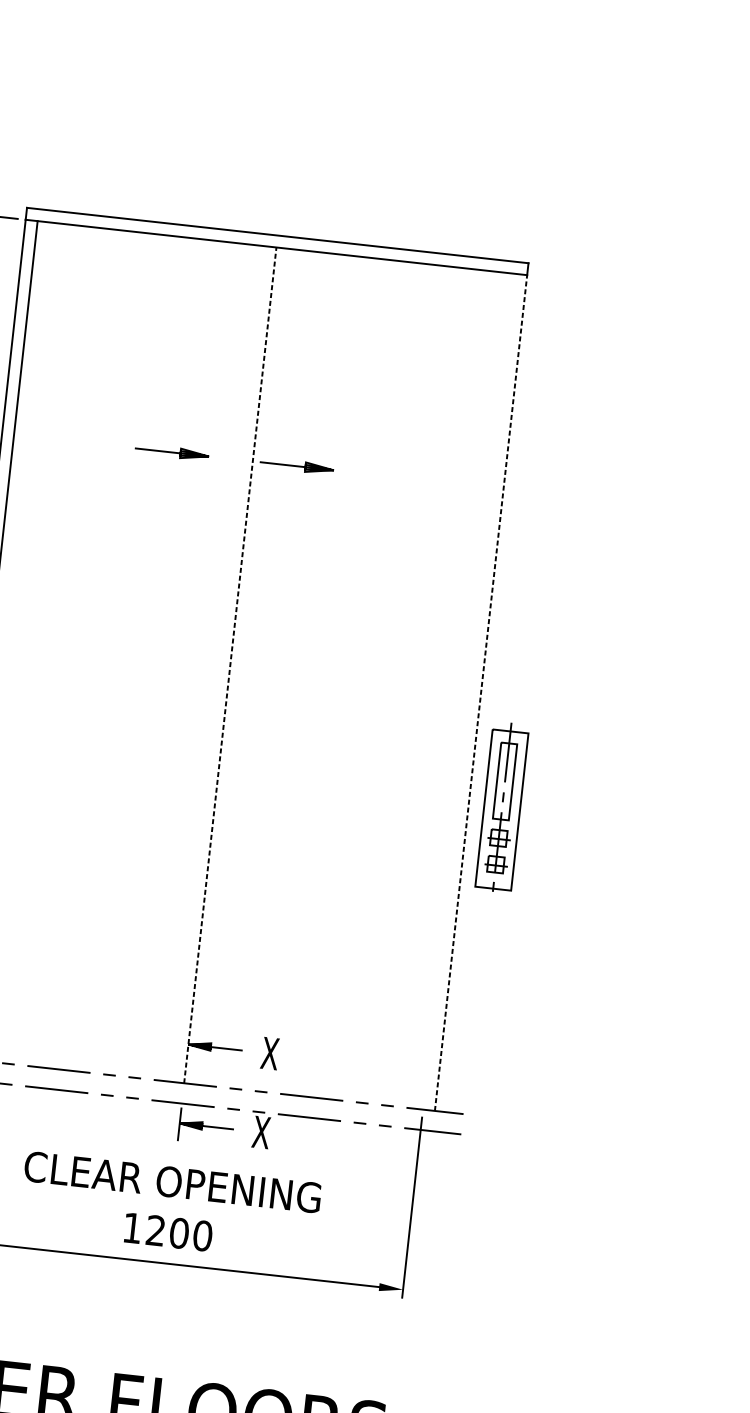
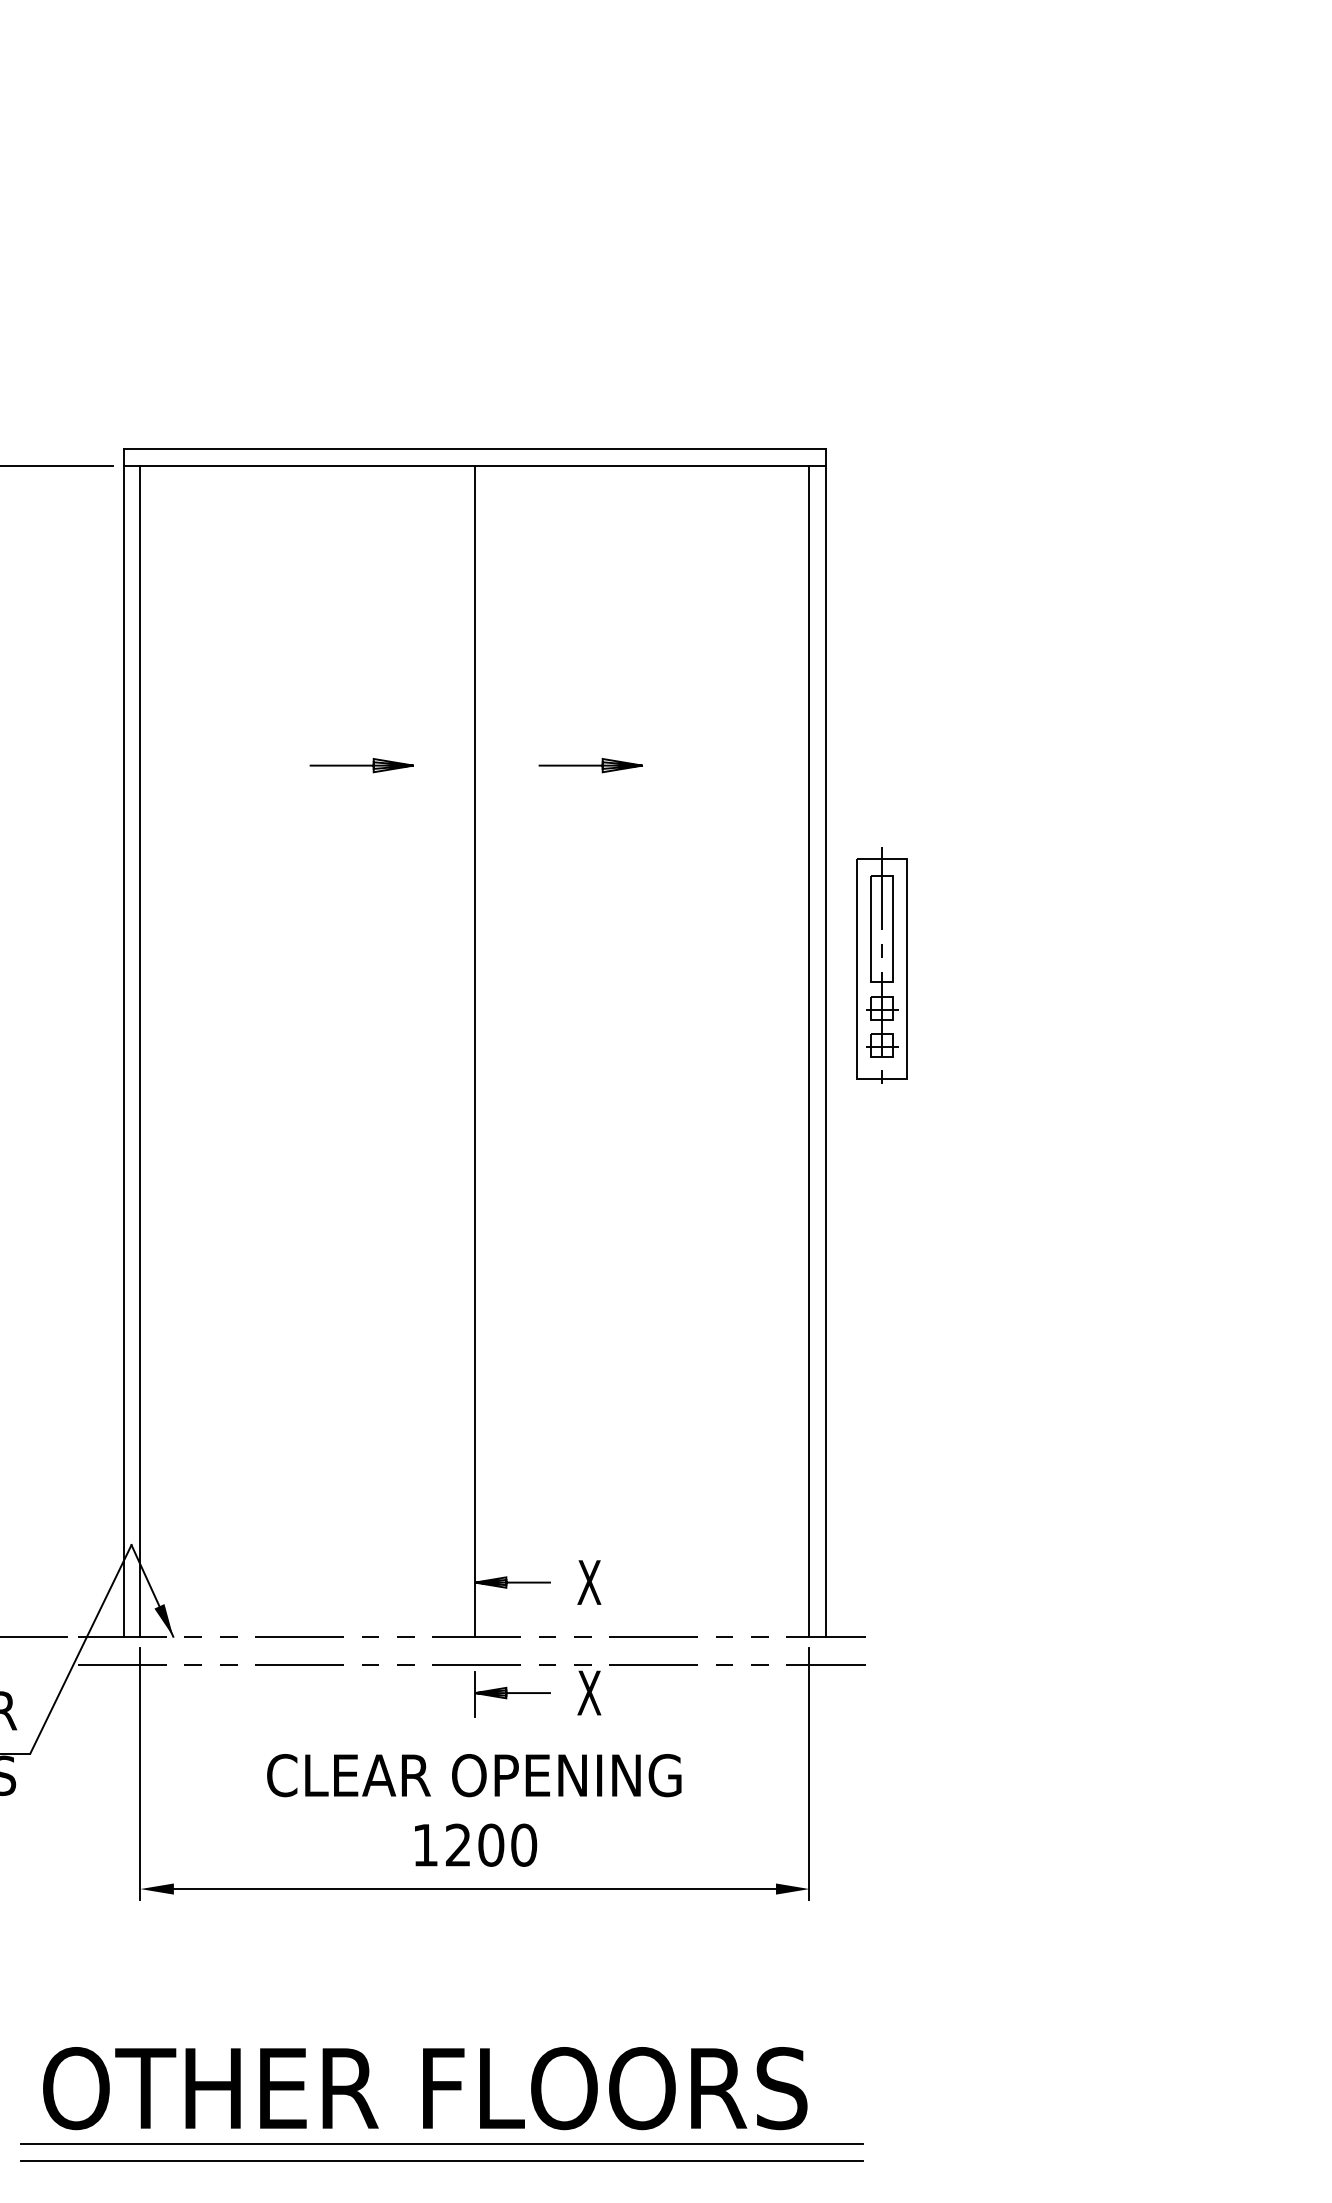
curve: (296, 466) -> (590, 765), moved
line: (230, 664) -> (474, 1050), dashed -> solid
line: (469, 691) -> (809, 1050), added
line: (481, 692) -> (826, 1050), dashed -> solid
part: (501, 807) -> (881, 965), moved

